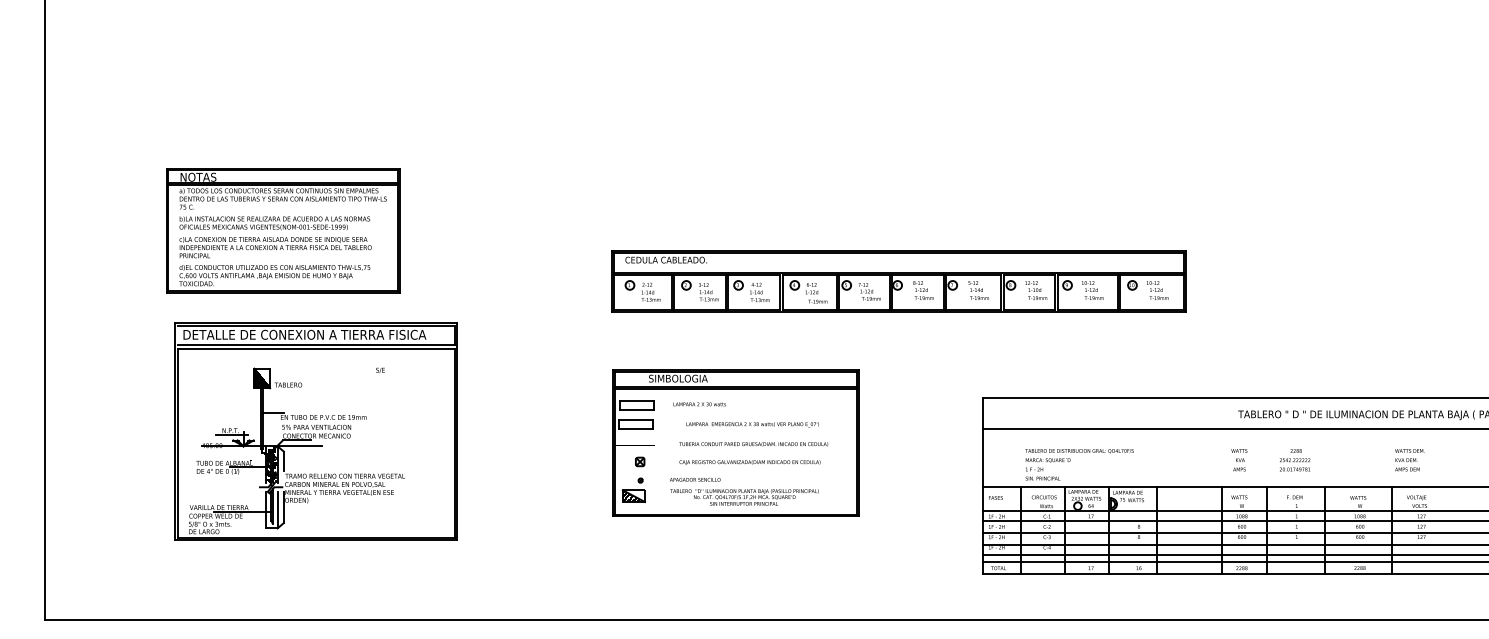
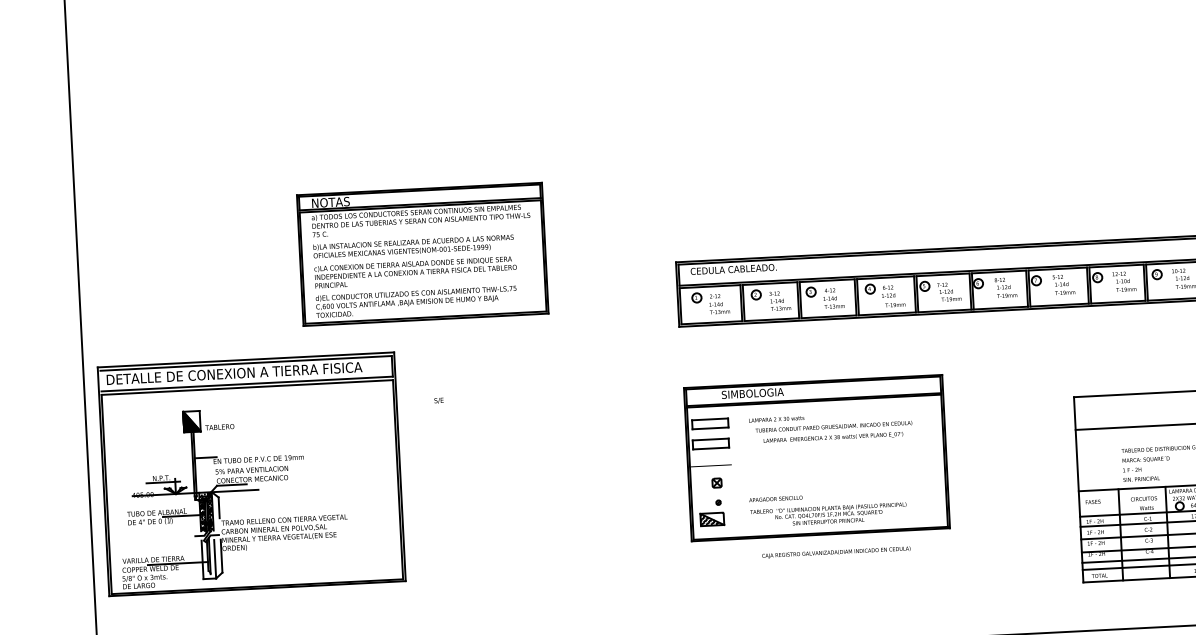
part: (283, 230) -> (423, 253), moved
part: (315, 431) -> (250, 474), moved
text: (753, 444) -> (833, 427), moved
text: (749, 462) -> (835, 552), moved

